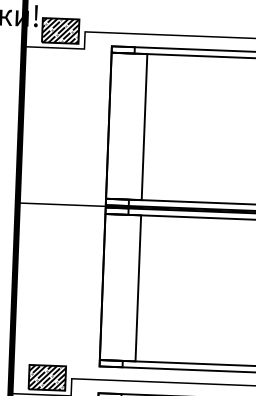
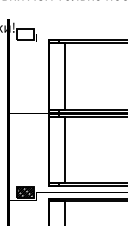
hatch: (59, 29) -> (24, 33), removed

